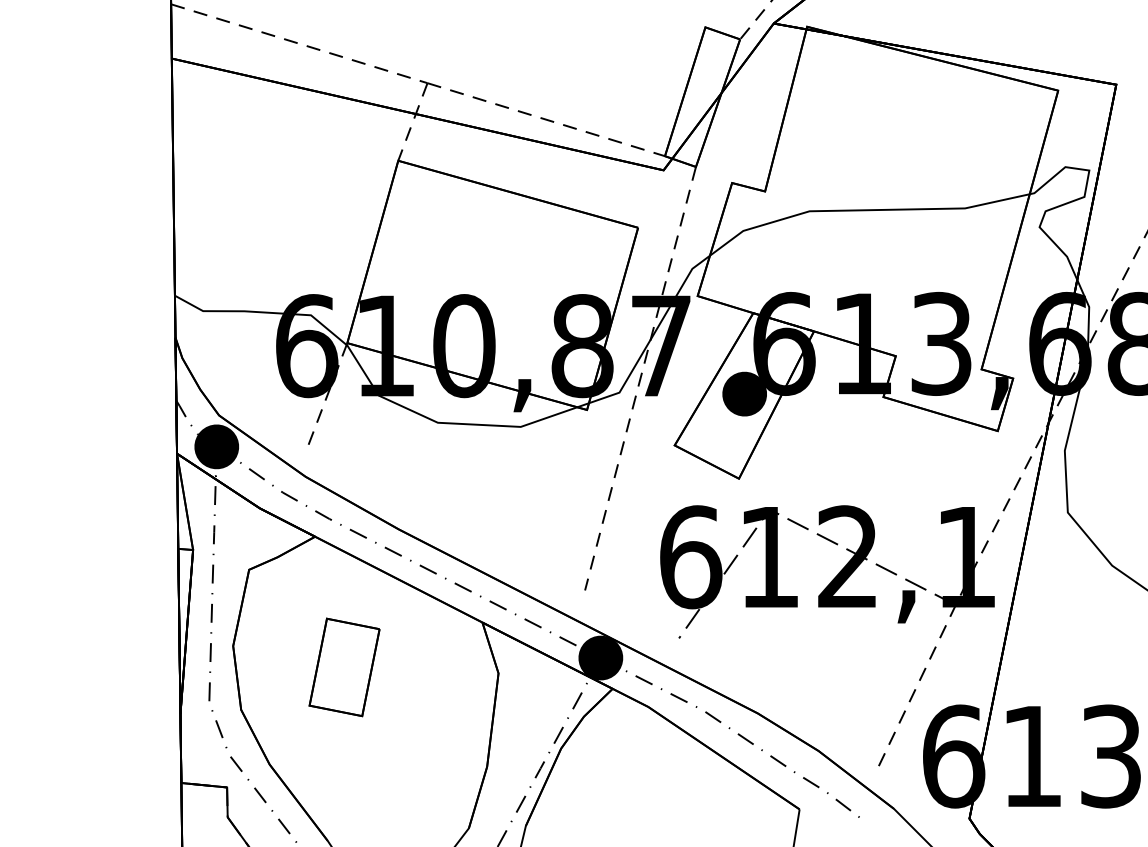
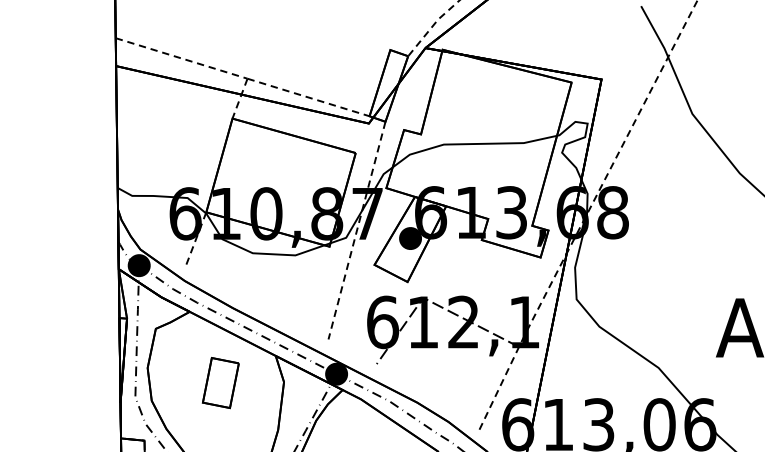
part: (343, 668) -> (220, 383), moved

